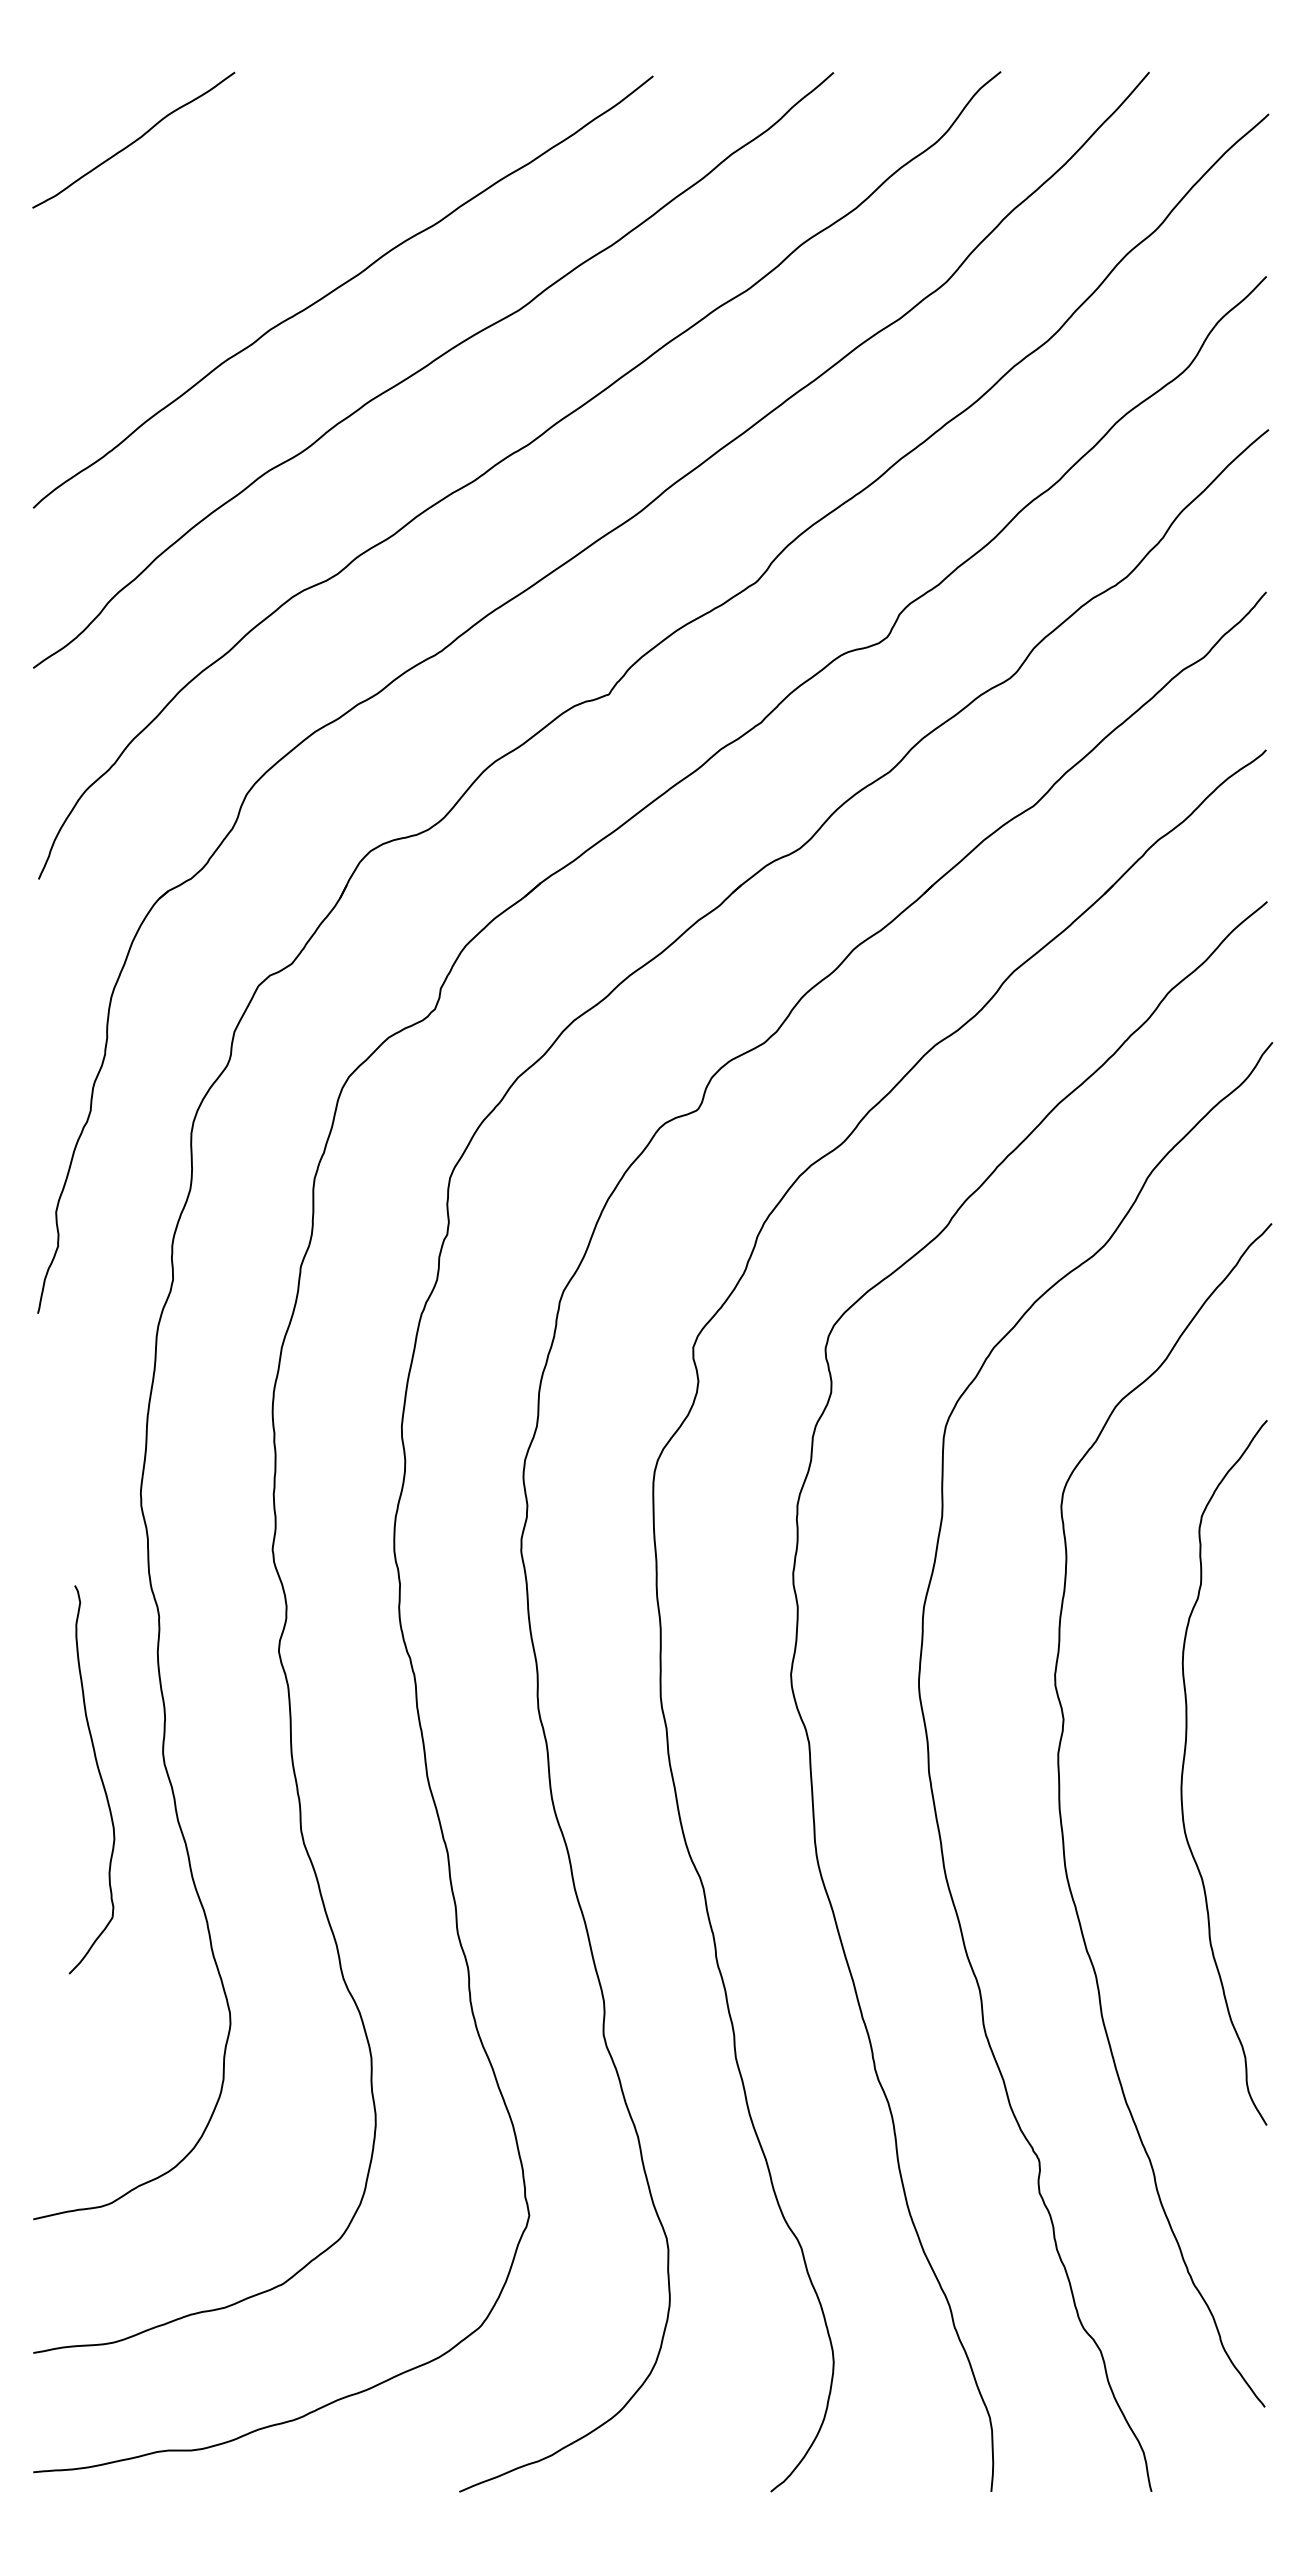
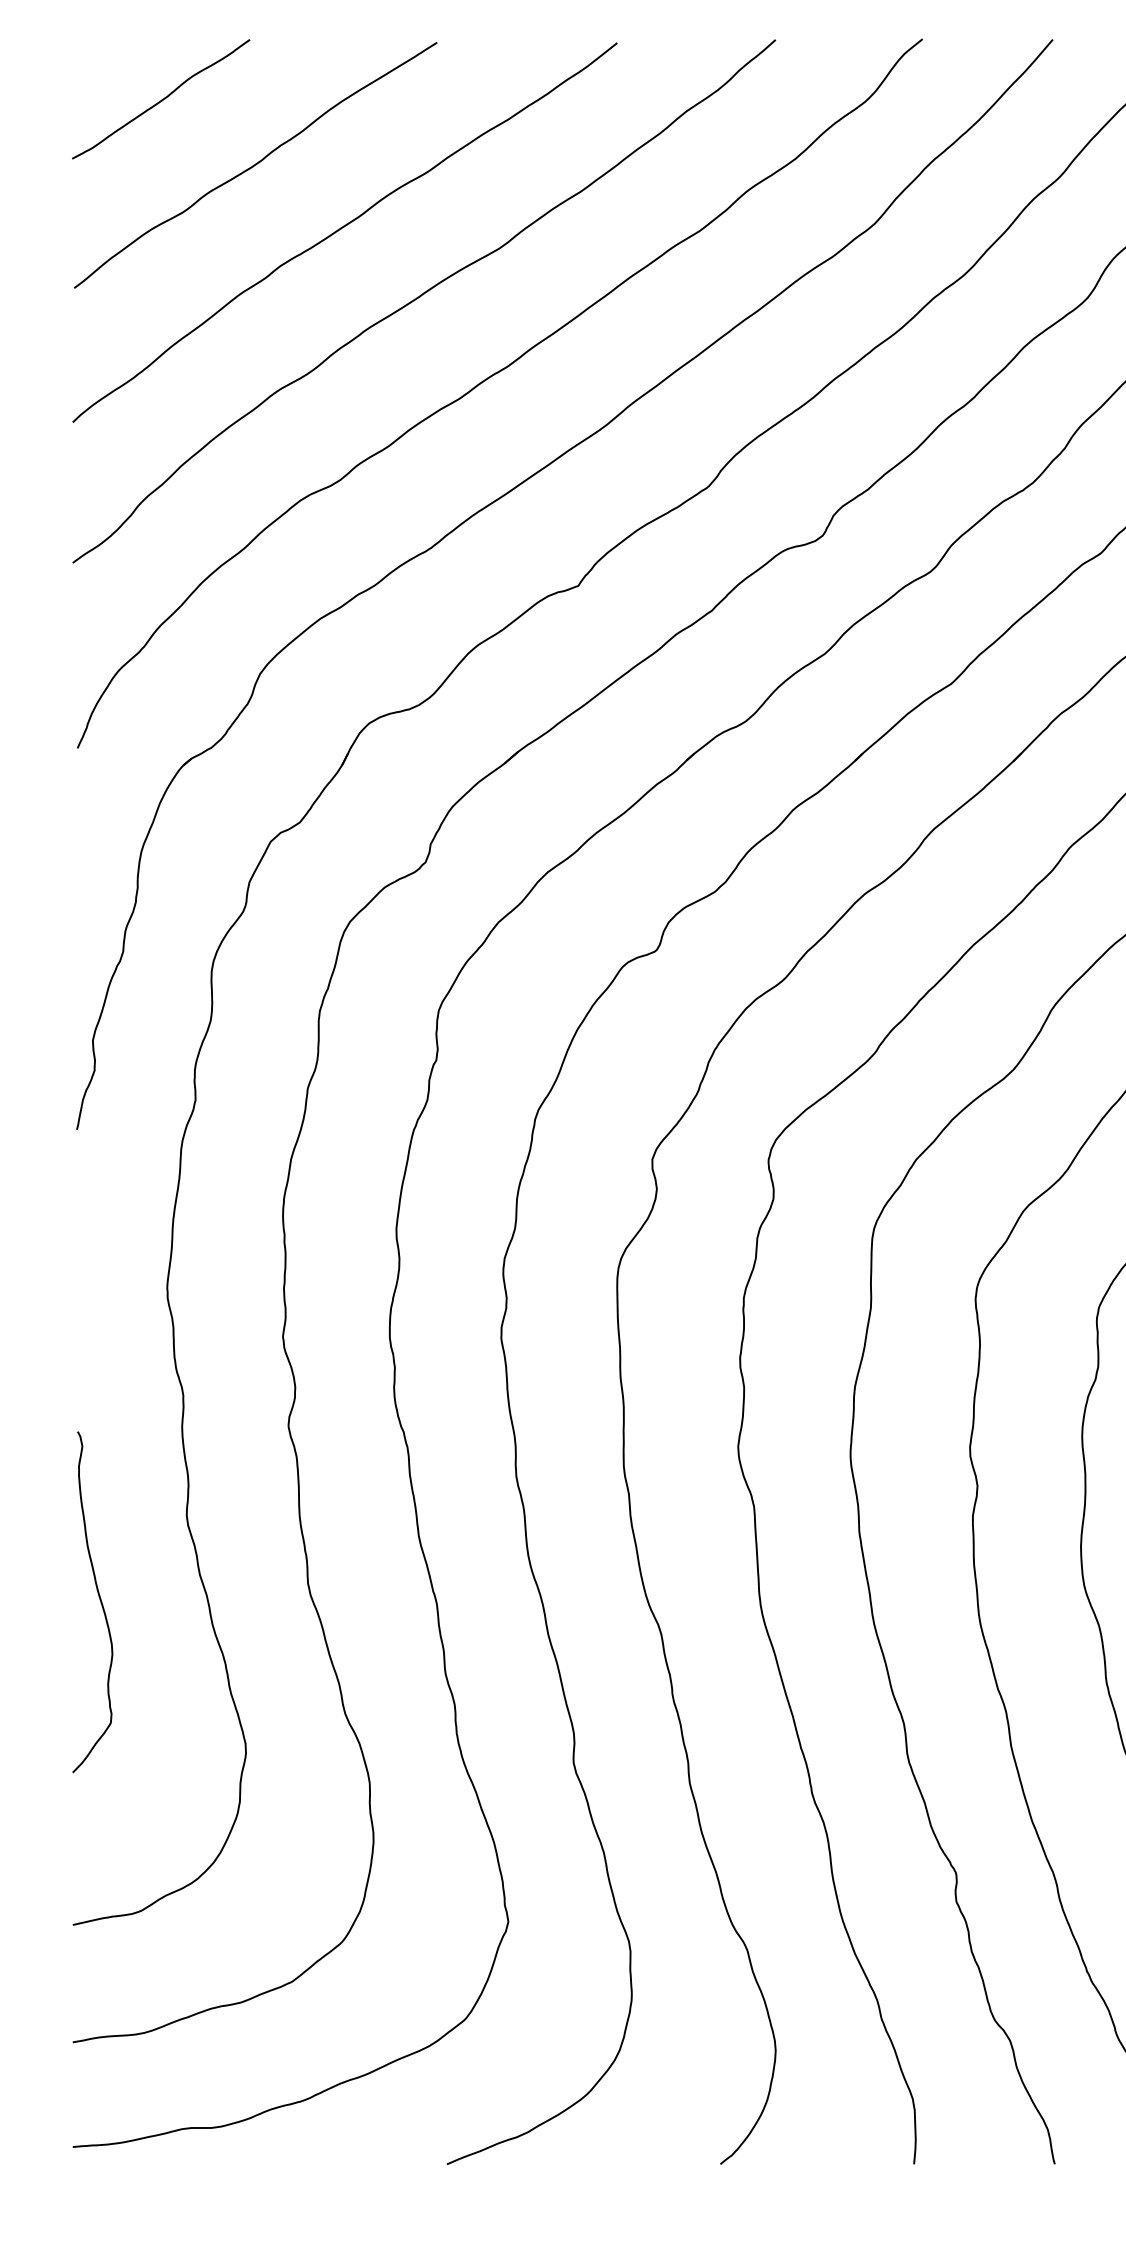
curve: (241, 215) -> (255, 165), added
curve: (99, 1776) -> (99, 1599), moved

